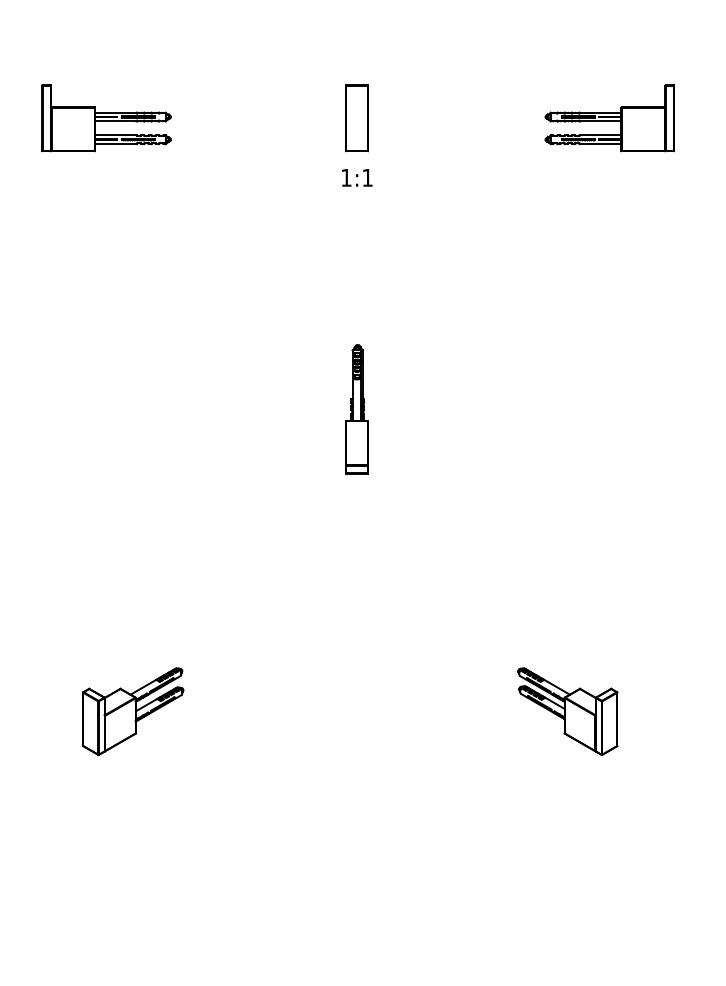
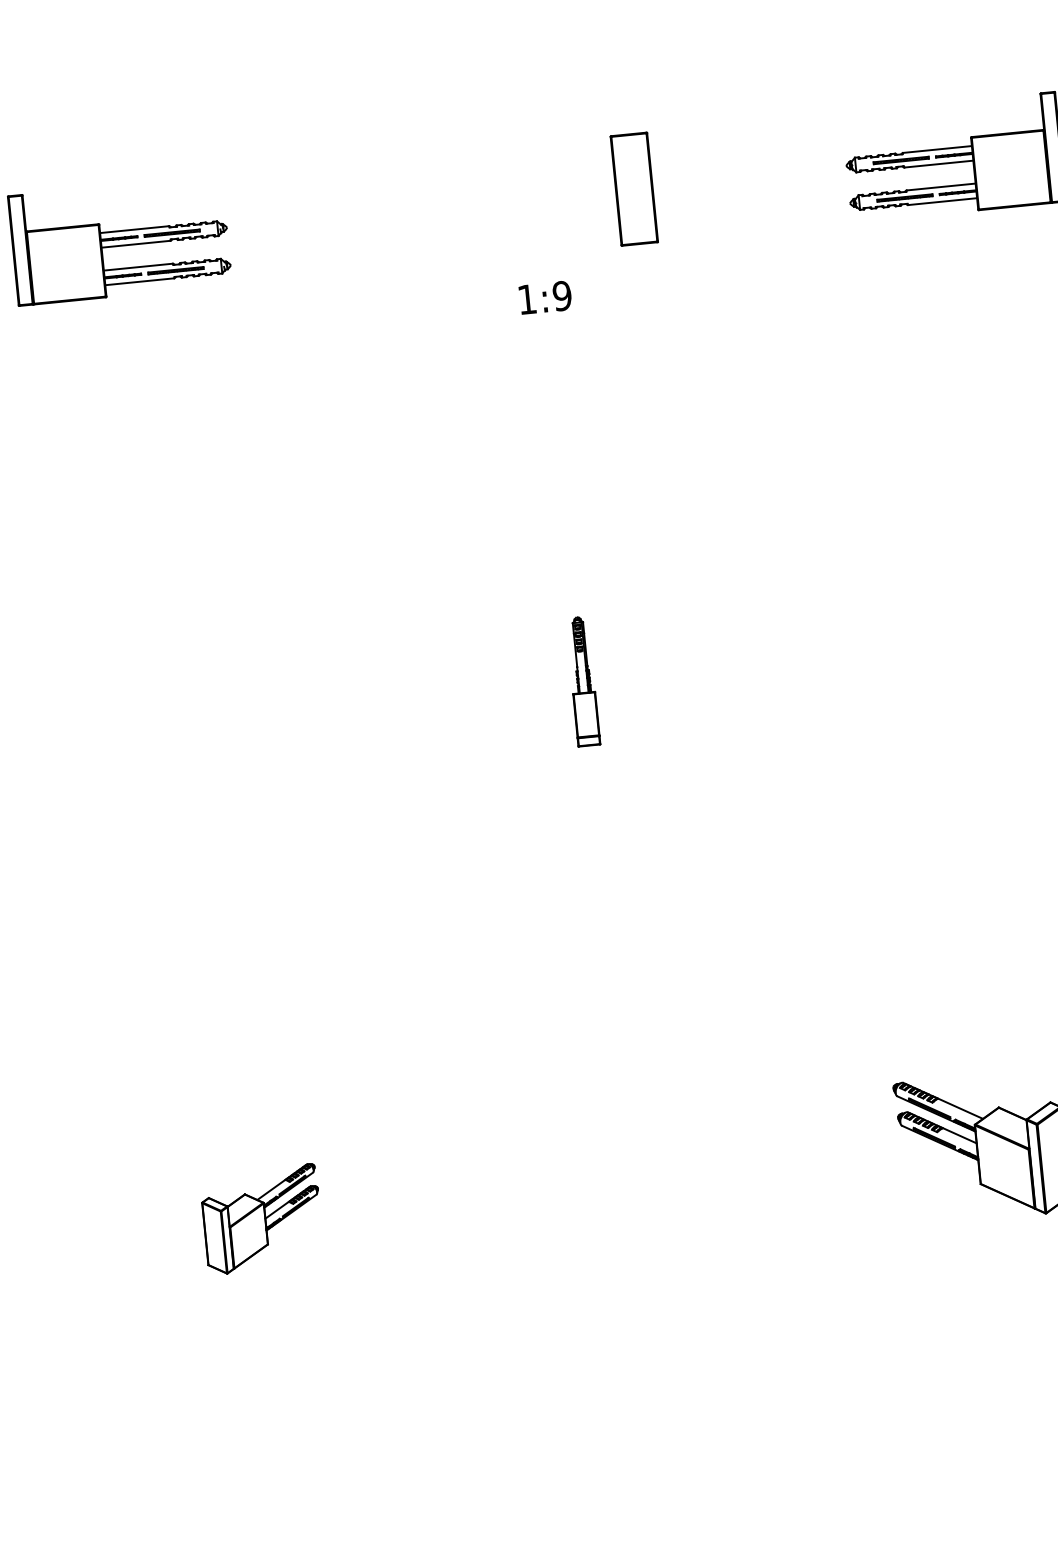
part: (356, 118) -> (633, 189), moved
text: (367, 177) -> (562, 295), 1:1 -> 1:9
part: (356, 409) -> (582, 681), size x0.6
part: (133, 711) -> (262, 1218), size x0.7

